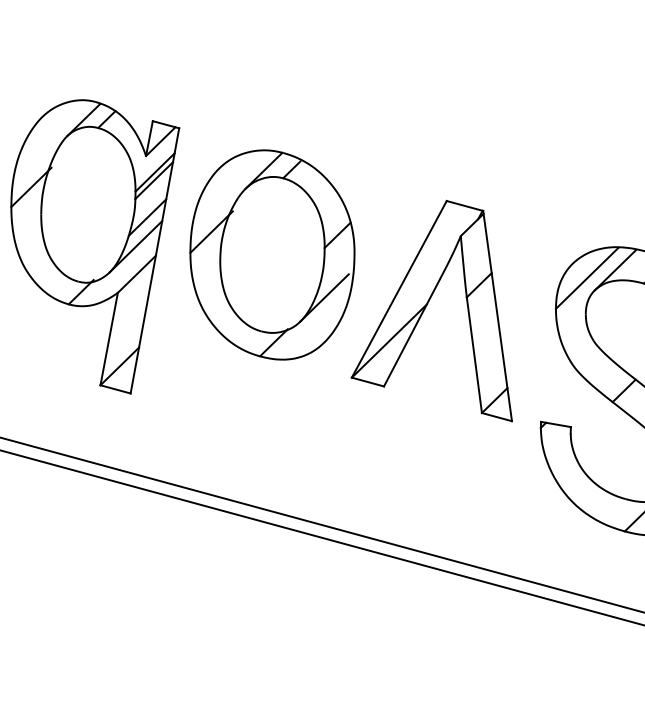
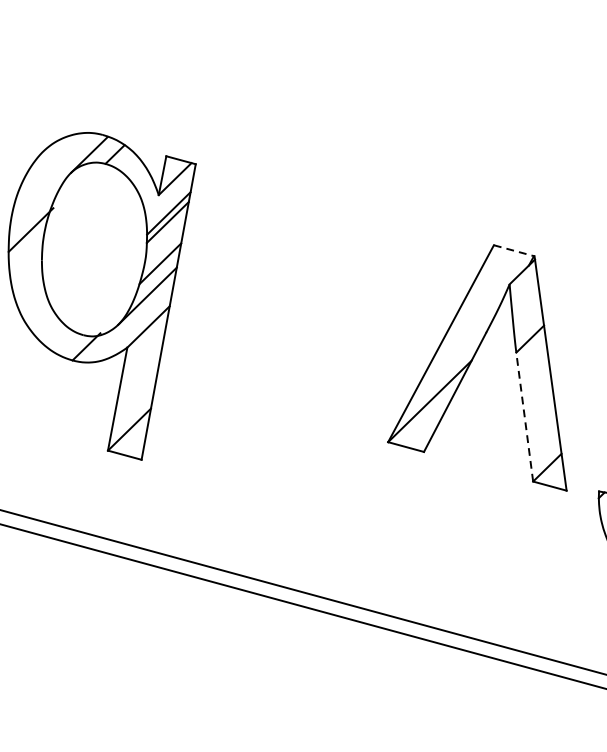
line: (464, 205) -> (513, 250), solid -> dashed
part: (272, 254) -> (299, 304), removed
line: (474, 354) -> (524, 416), solid -> dashed

